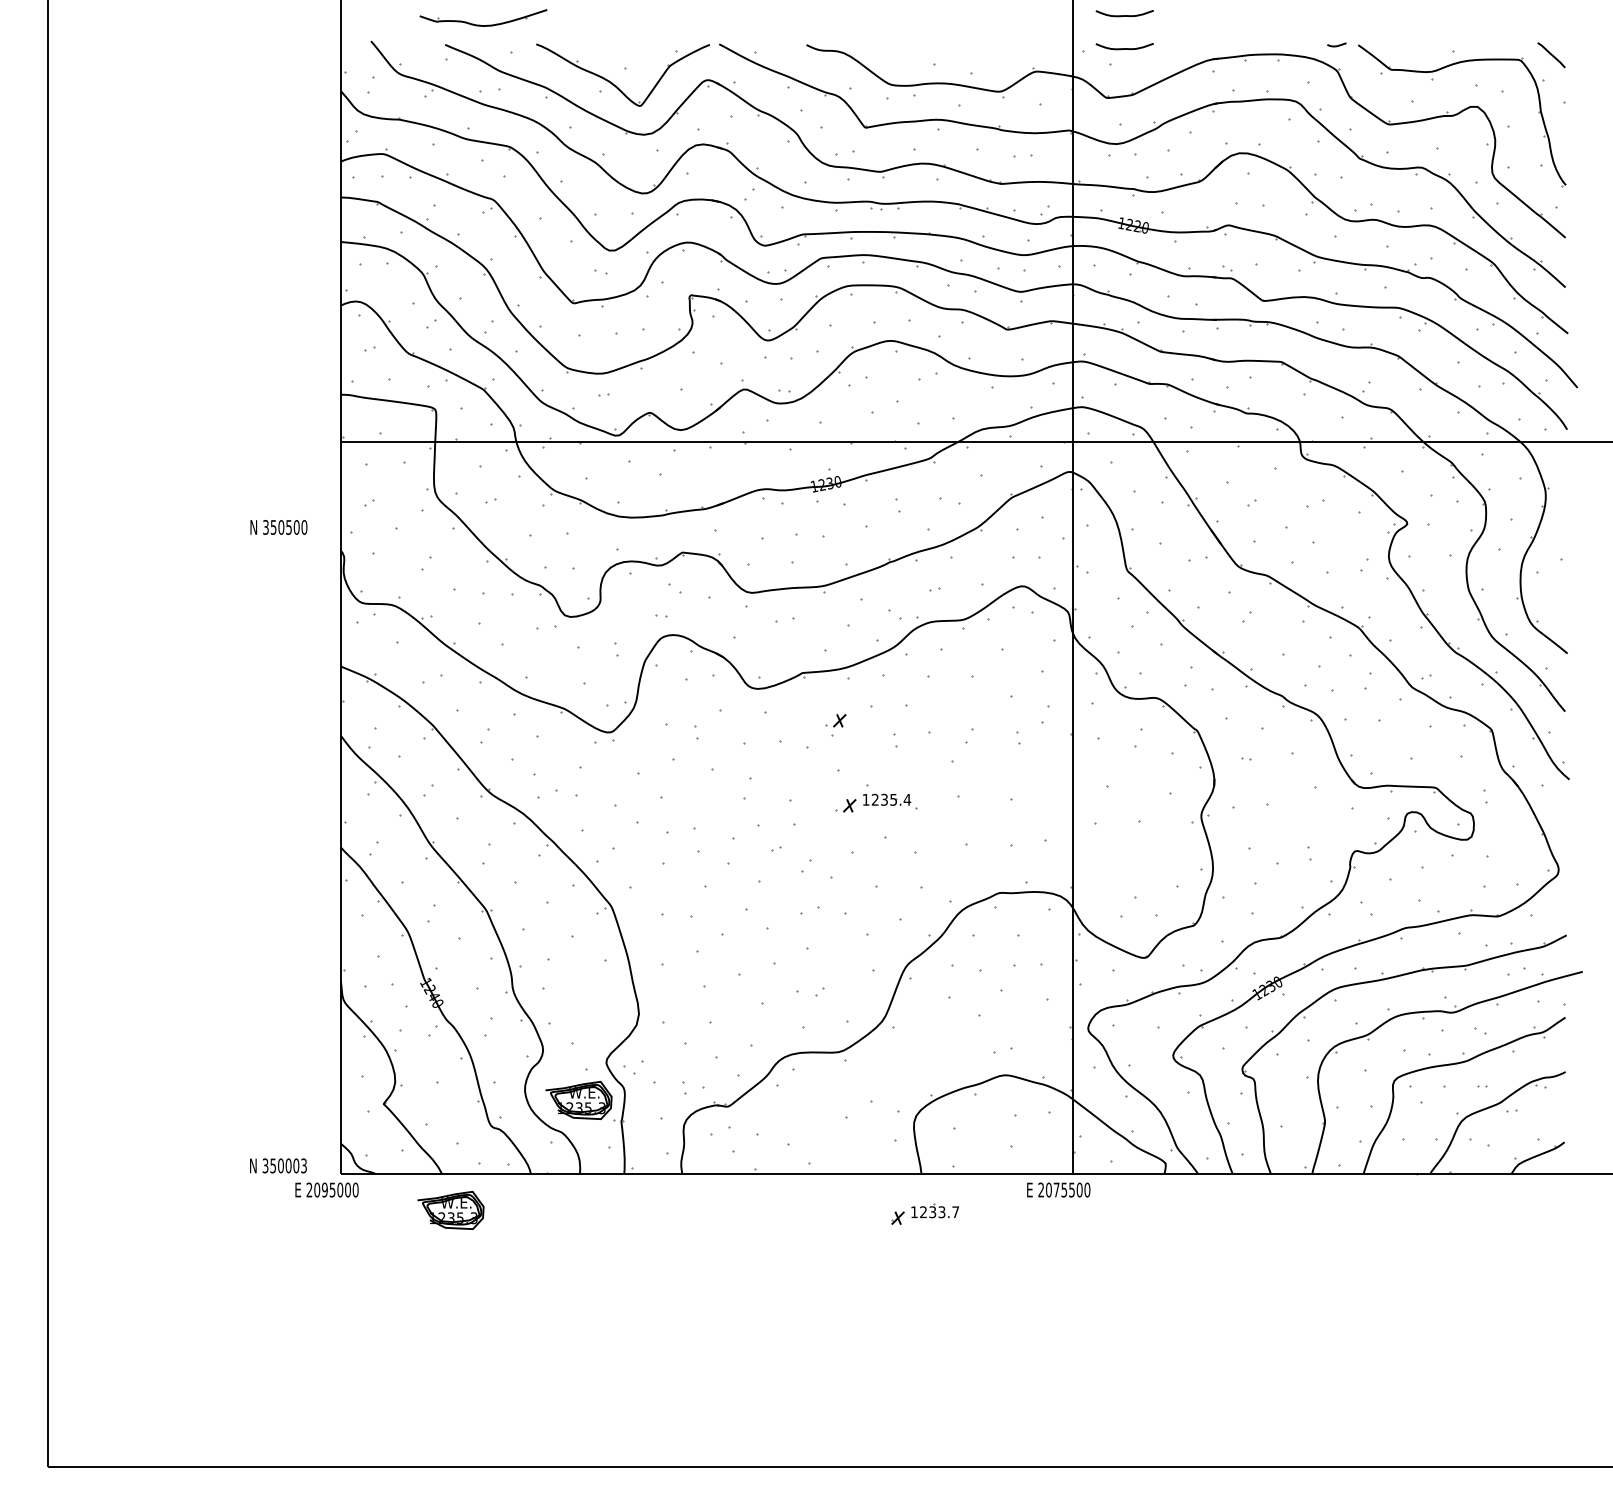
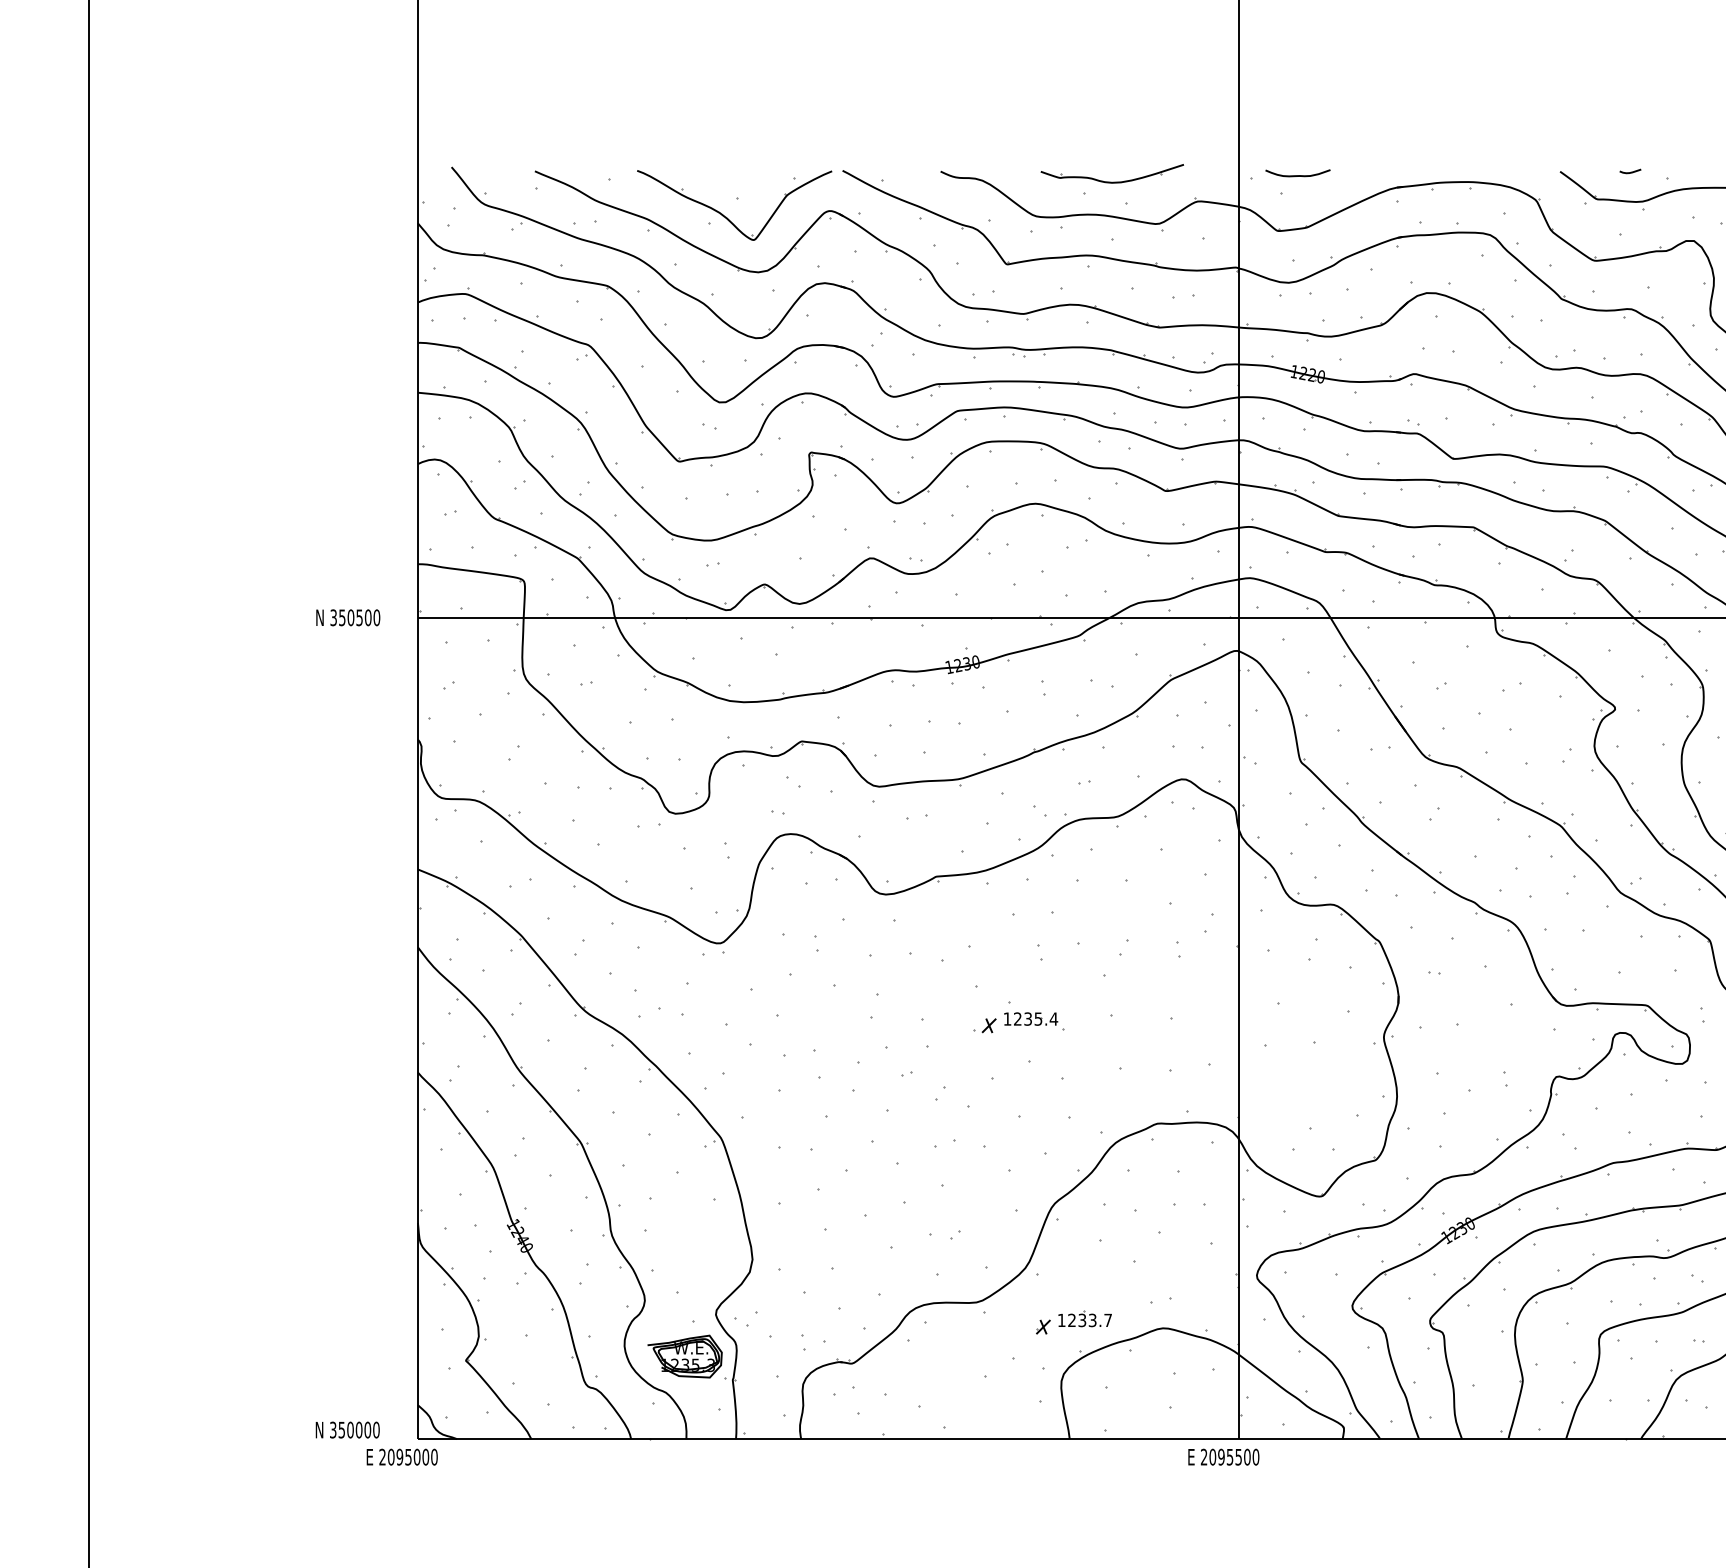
curve: (1124, 15) -> (1297, 138), removed
part: (480, 24) -> (1109, 181), moved
curve: (1336, 45) -> (1630, 172), moved
text: (278, 527) -> (347, 617), moved
part: (835, 720) -> (973, 929), removed
text: (304, 1165) -> (376, 1429), 350003 -> 350000
text: (1056, 1189) -> (1221, 1456), 2075500 -> 2095500
part: (450, 1209) -> (540, 1479), removed
part: (924, 1213) -> (1073, 1321), moved

